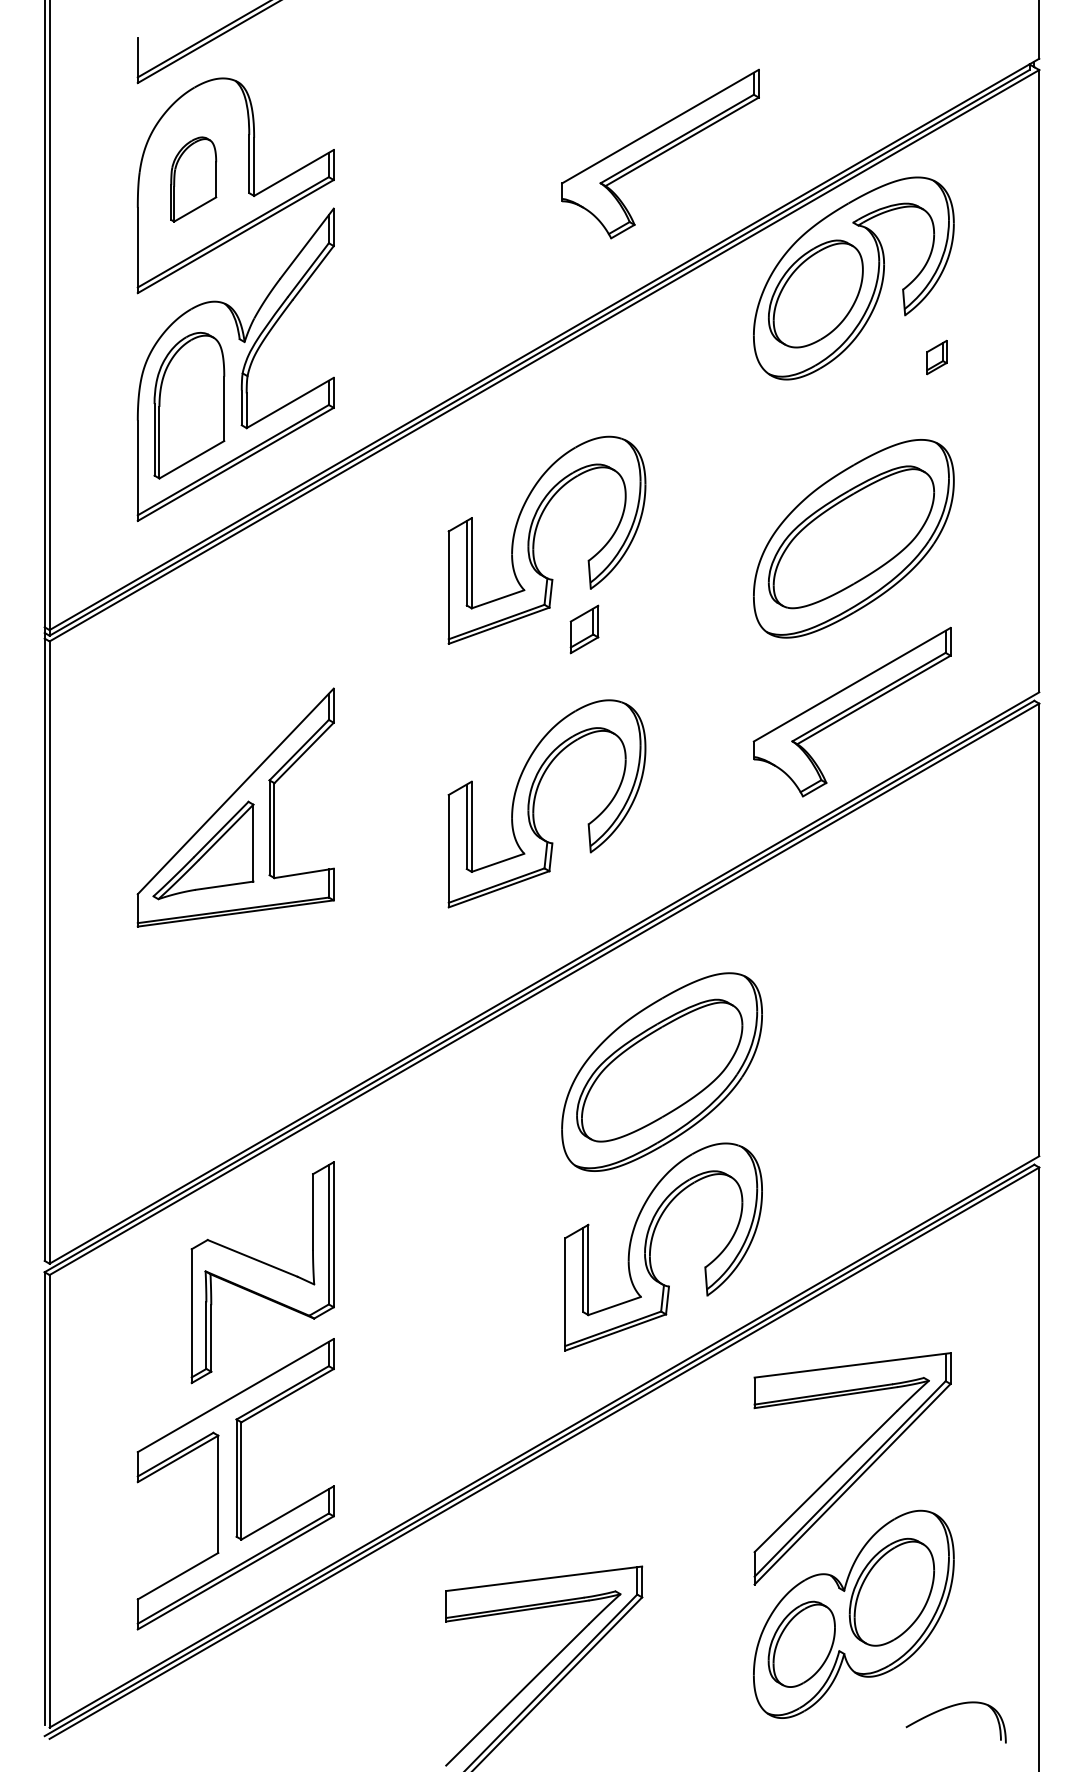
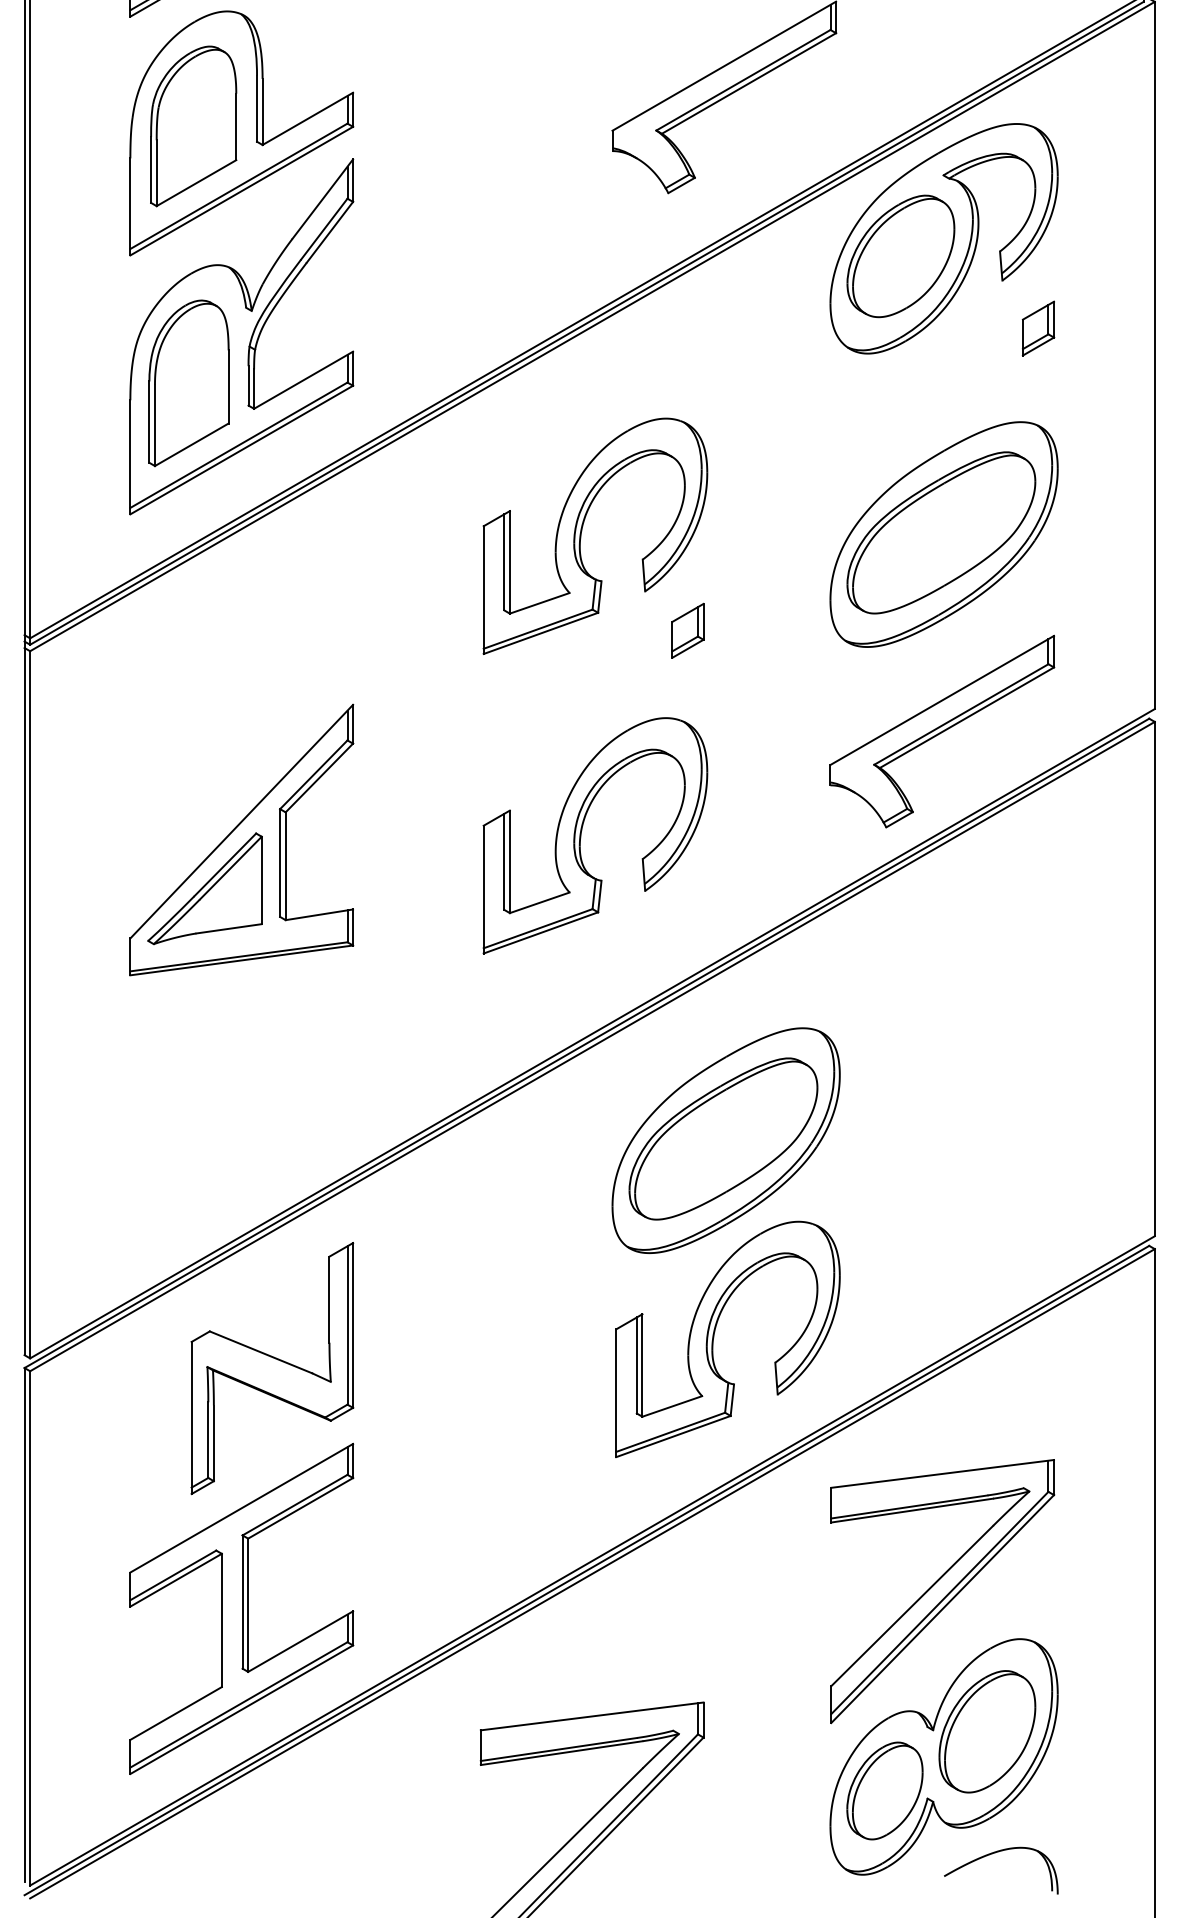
part: (193, 179) -> (193, 126), size x1.67
part: (936, 357) -> (1038, 328), size x1.43
part: (584, 629) -> (688, 630), moved
part: (951, 1707) -> (995, 1853), moved

